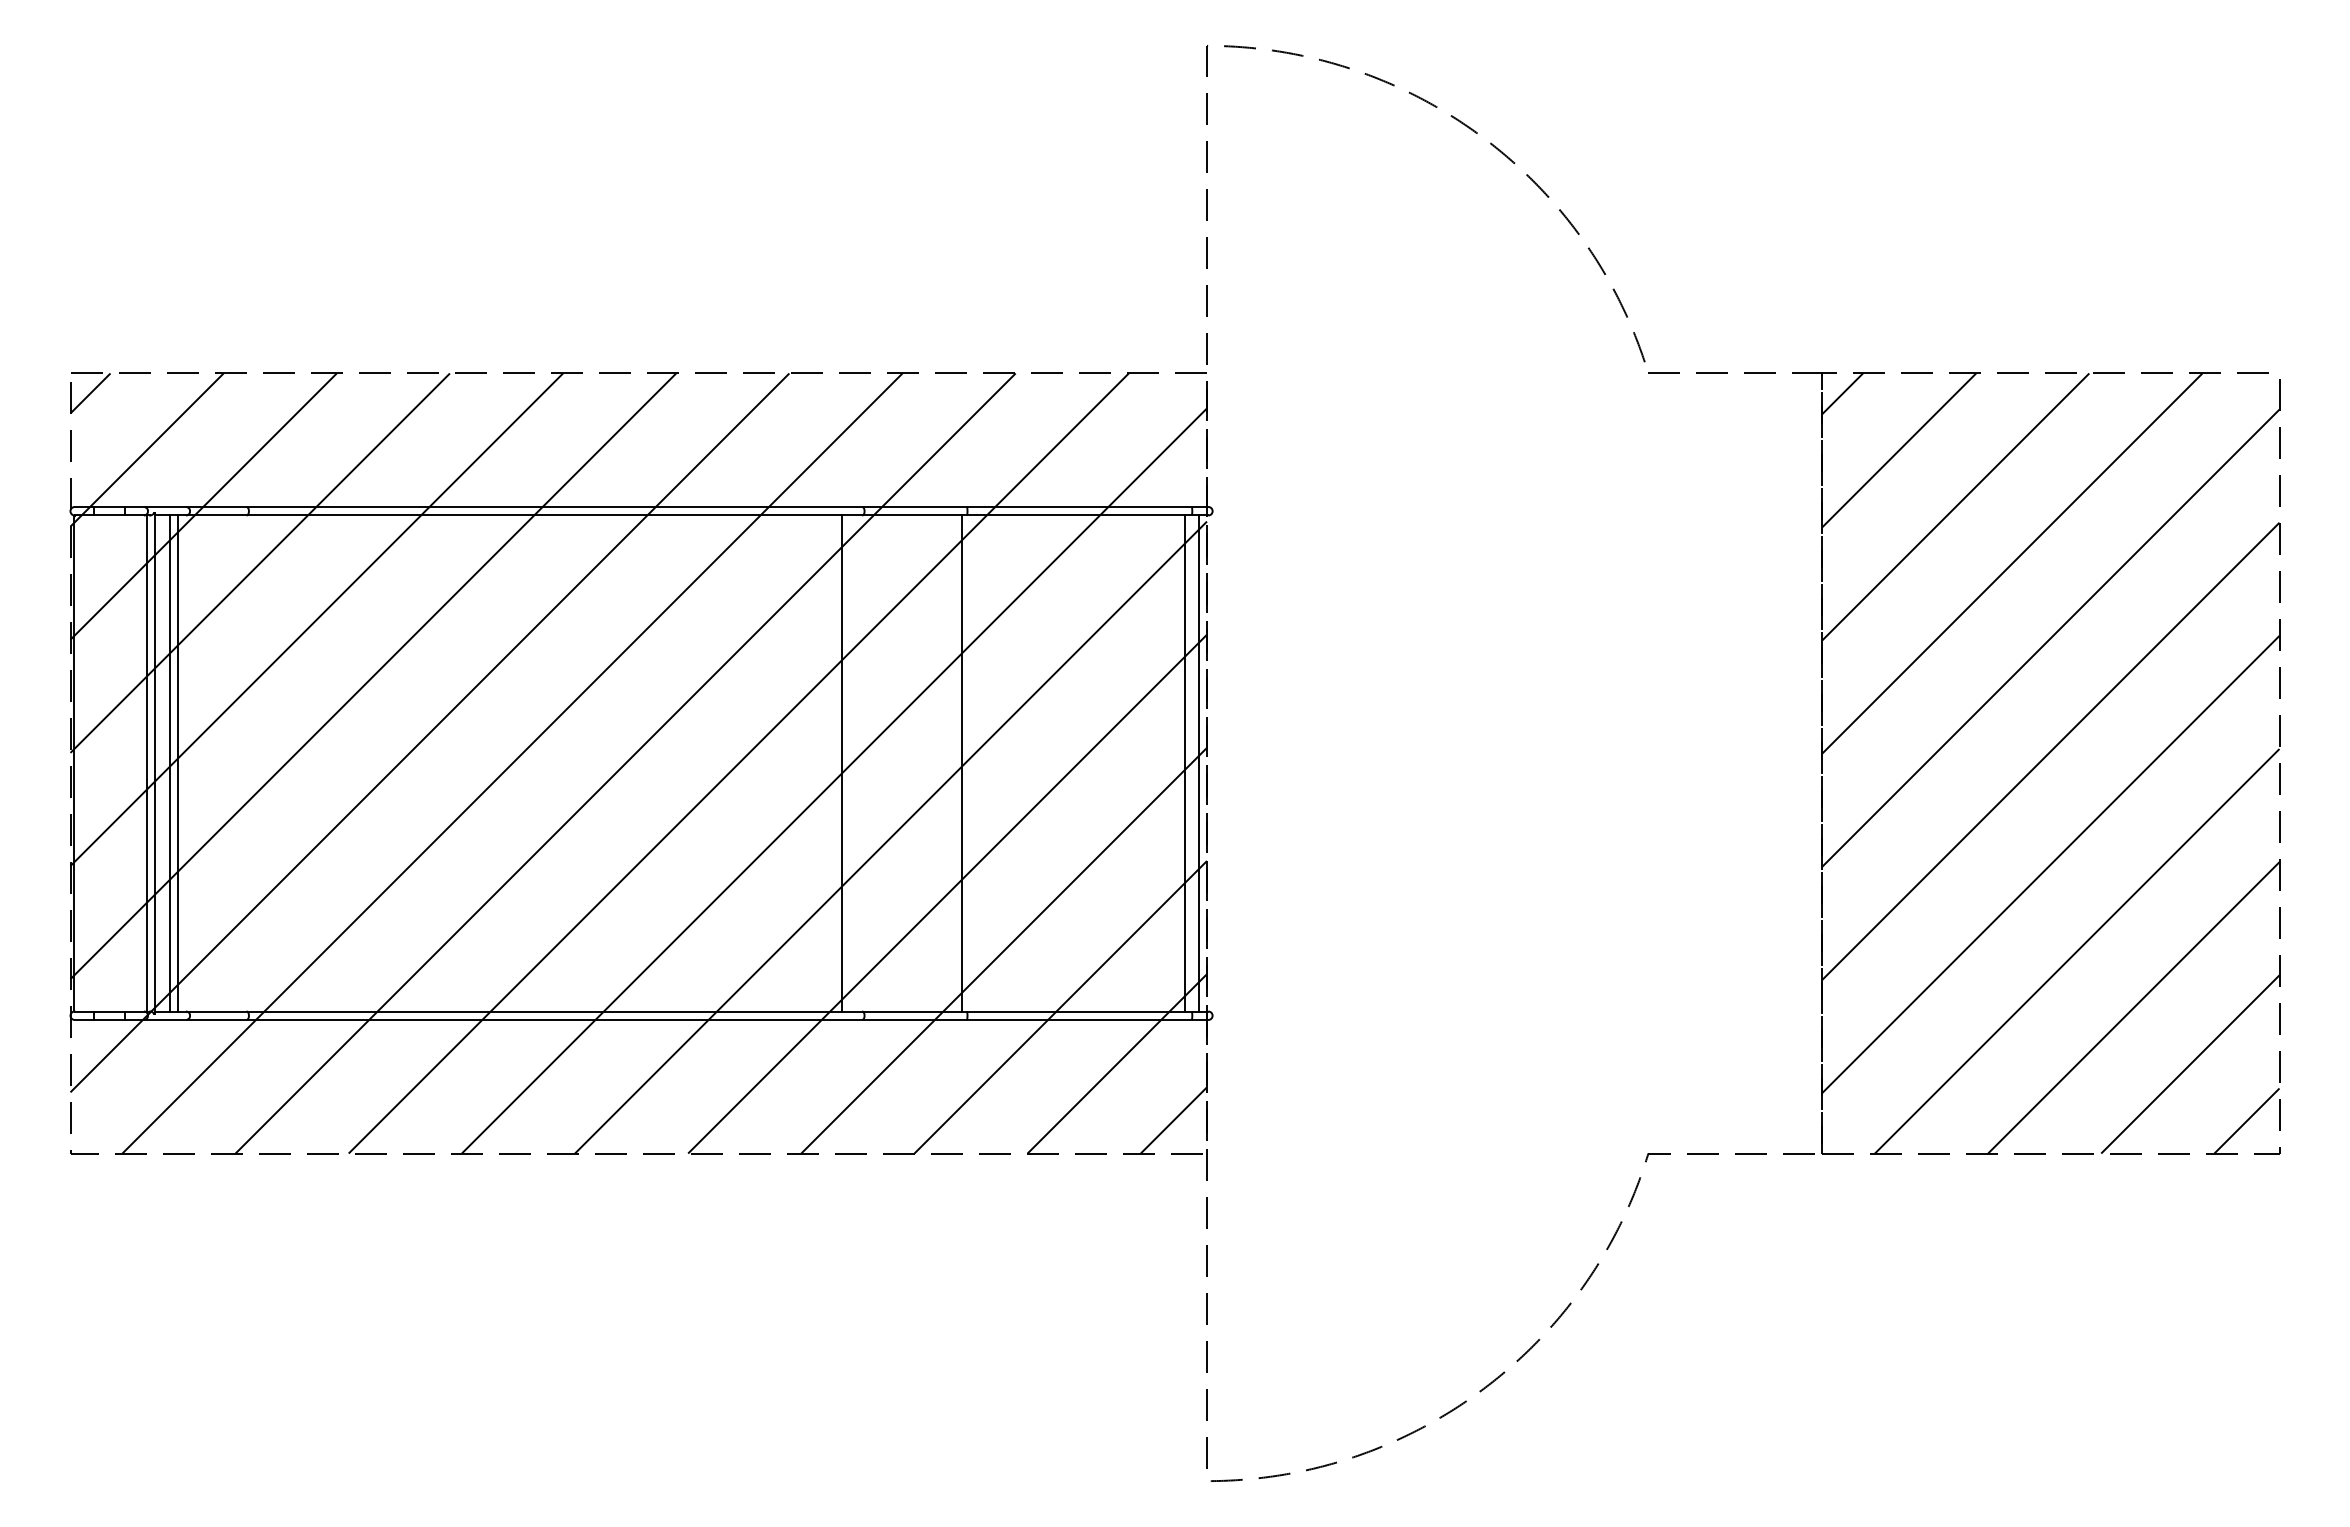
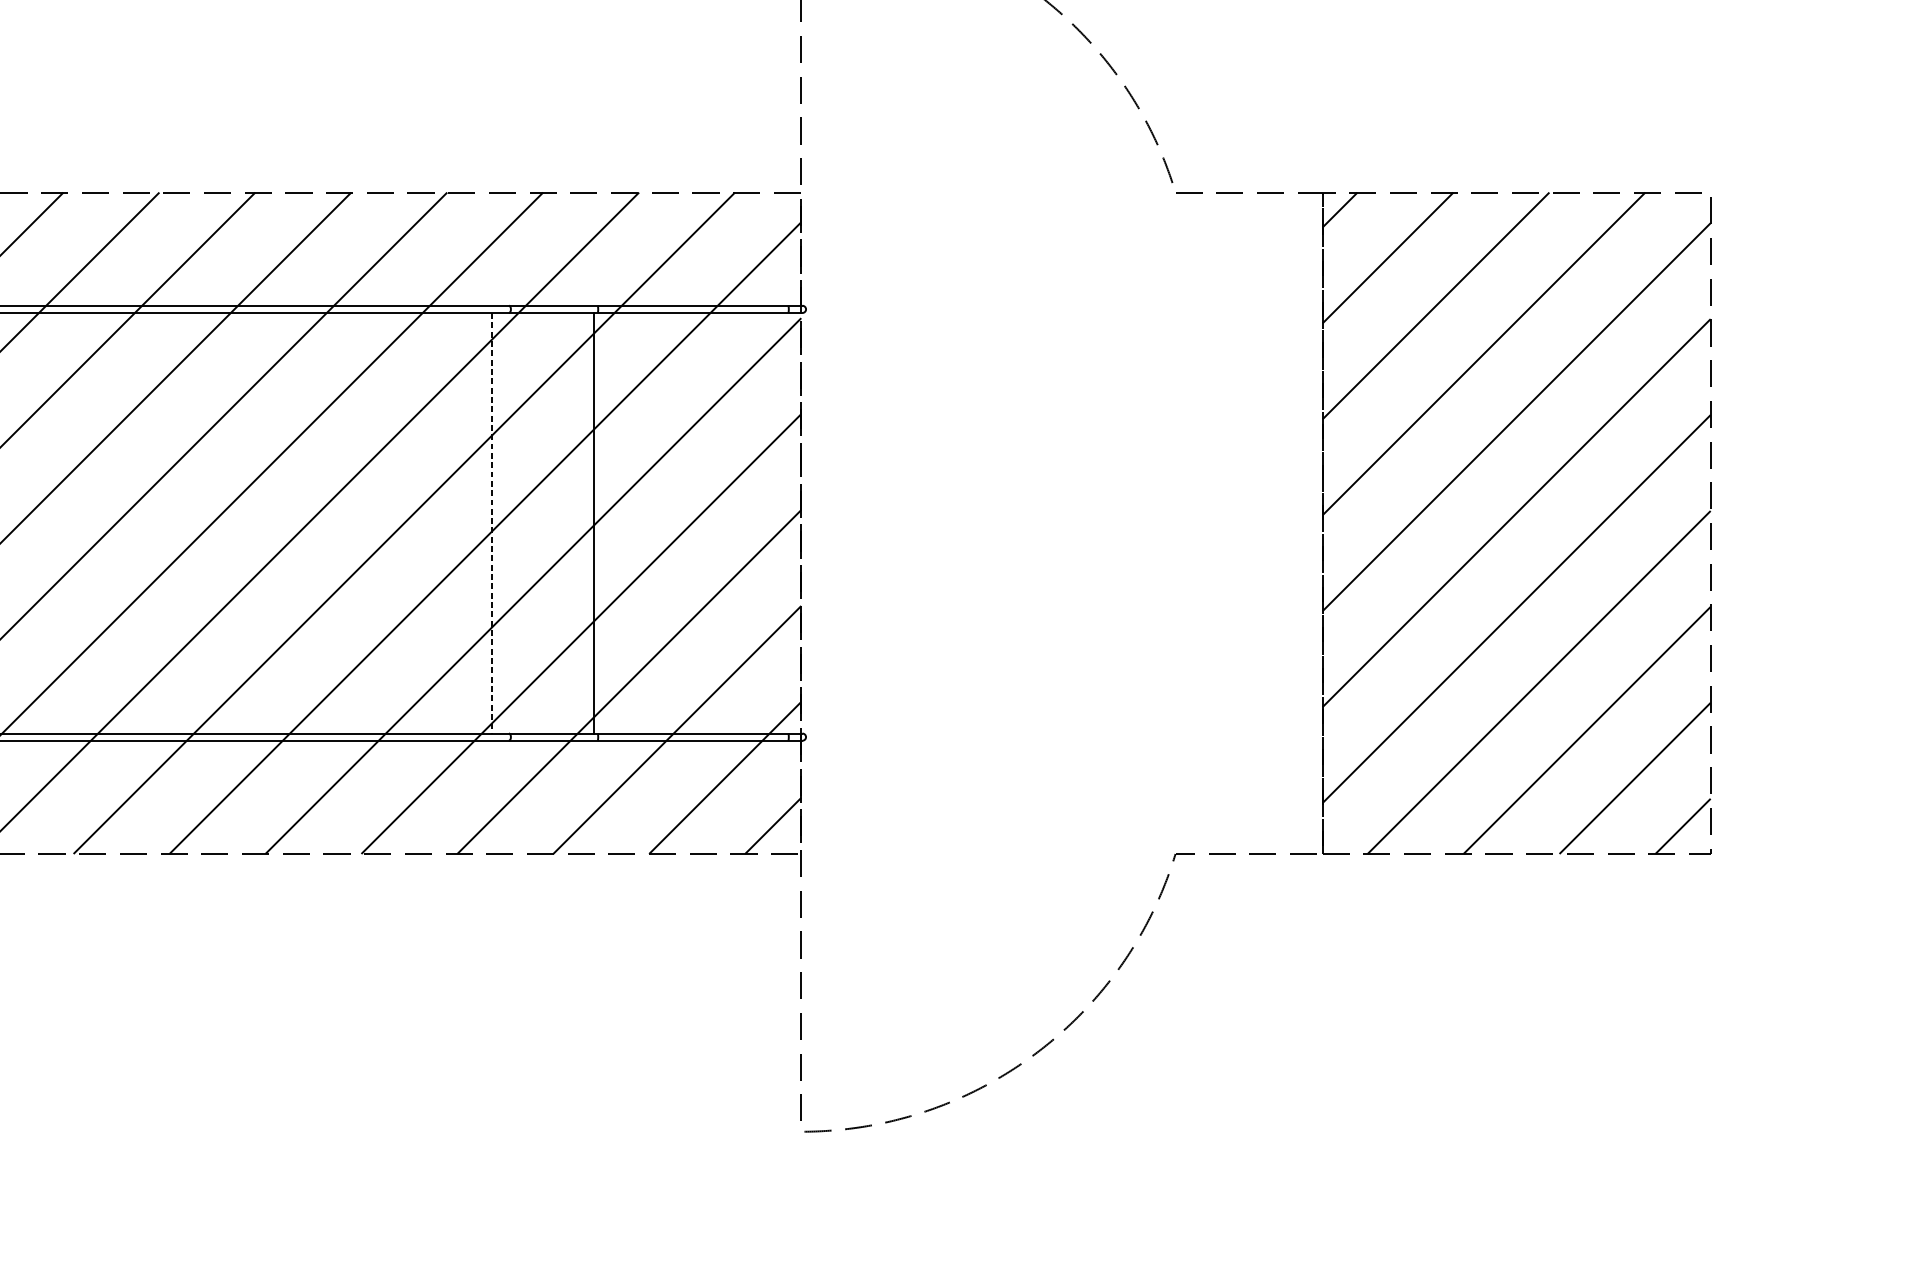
line: (841, 763) -> (491, 523), solid -> dashed
line: (1185, 763) -> (783, 523), removed
line: (1198, 763) -> (794, 523), removed

